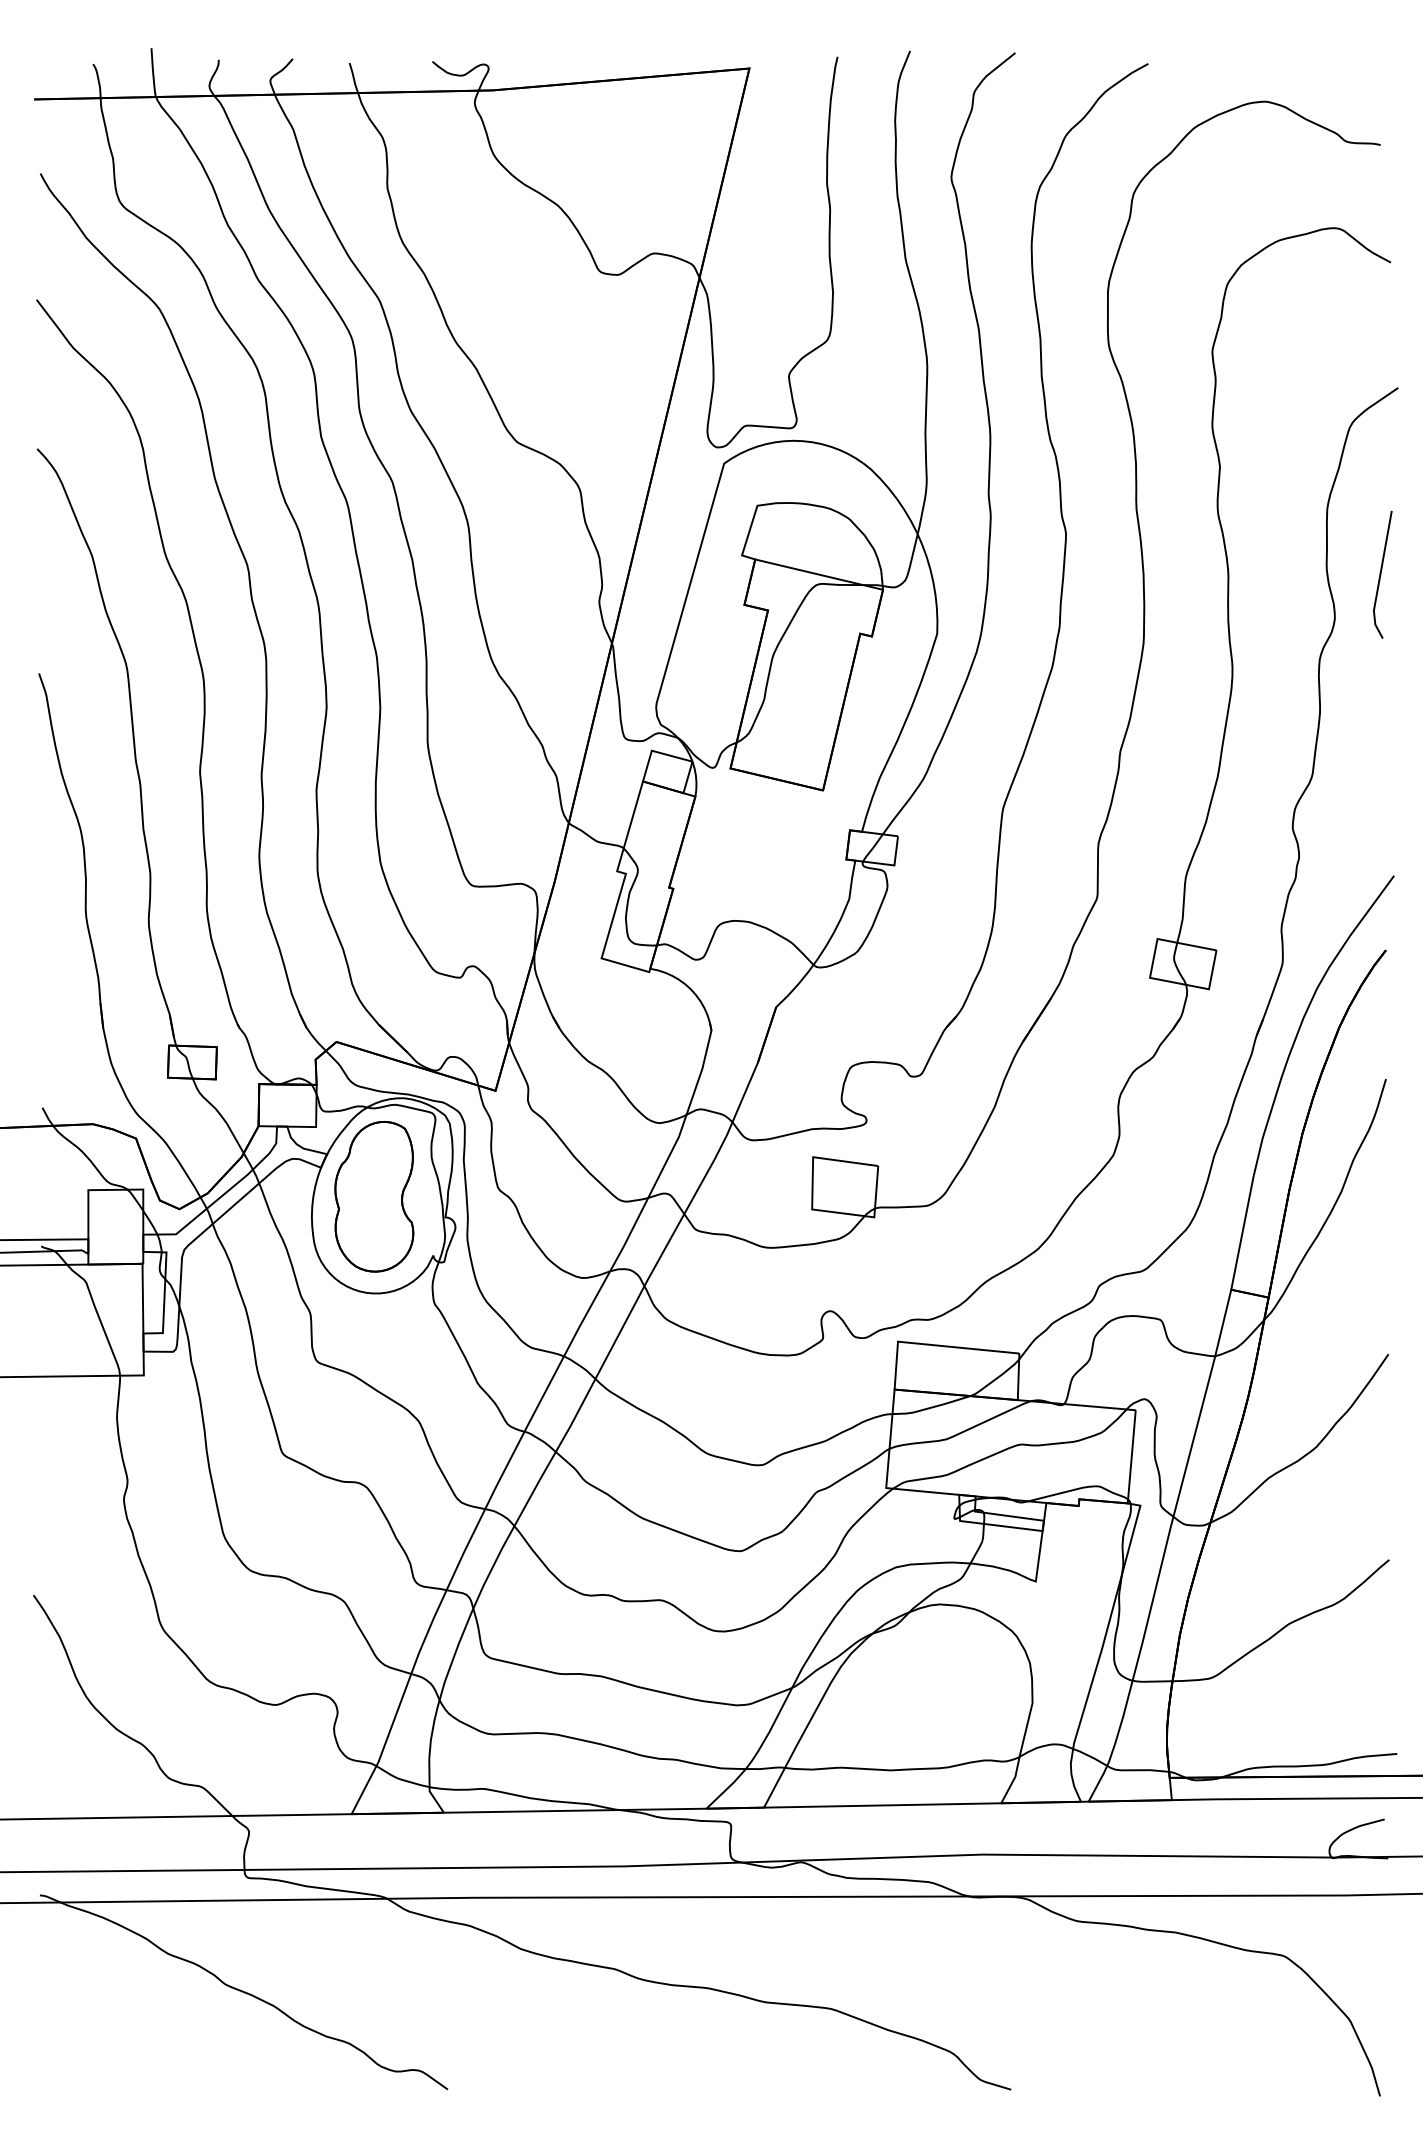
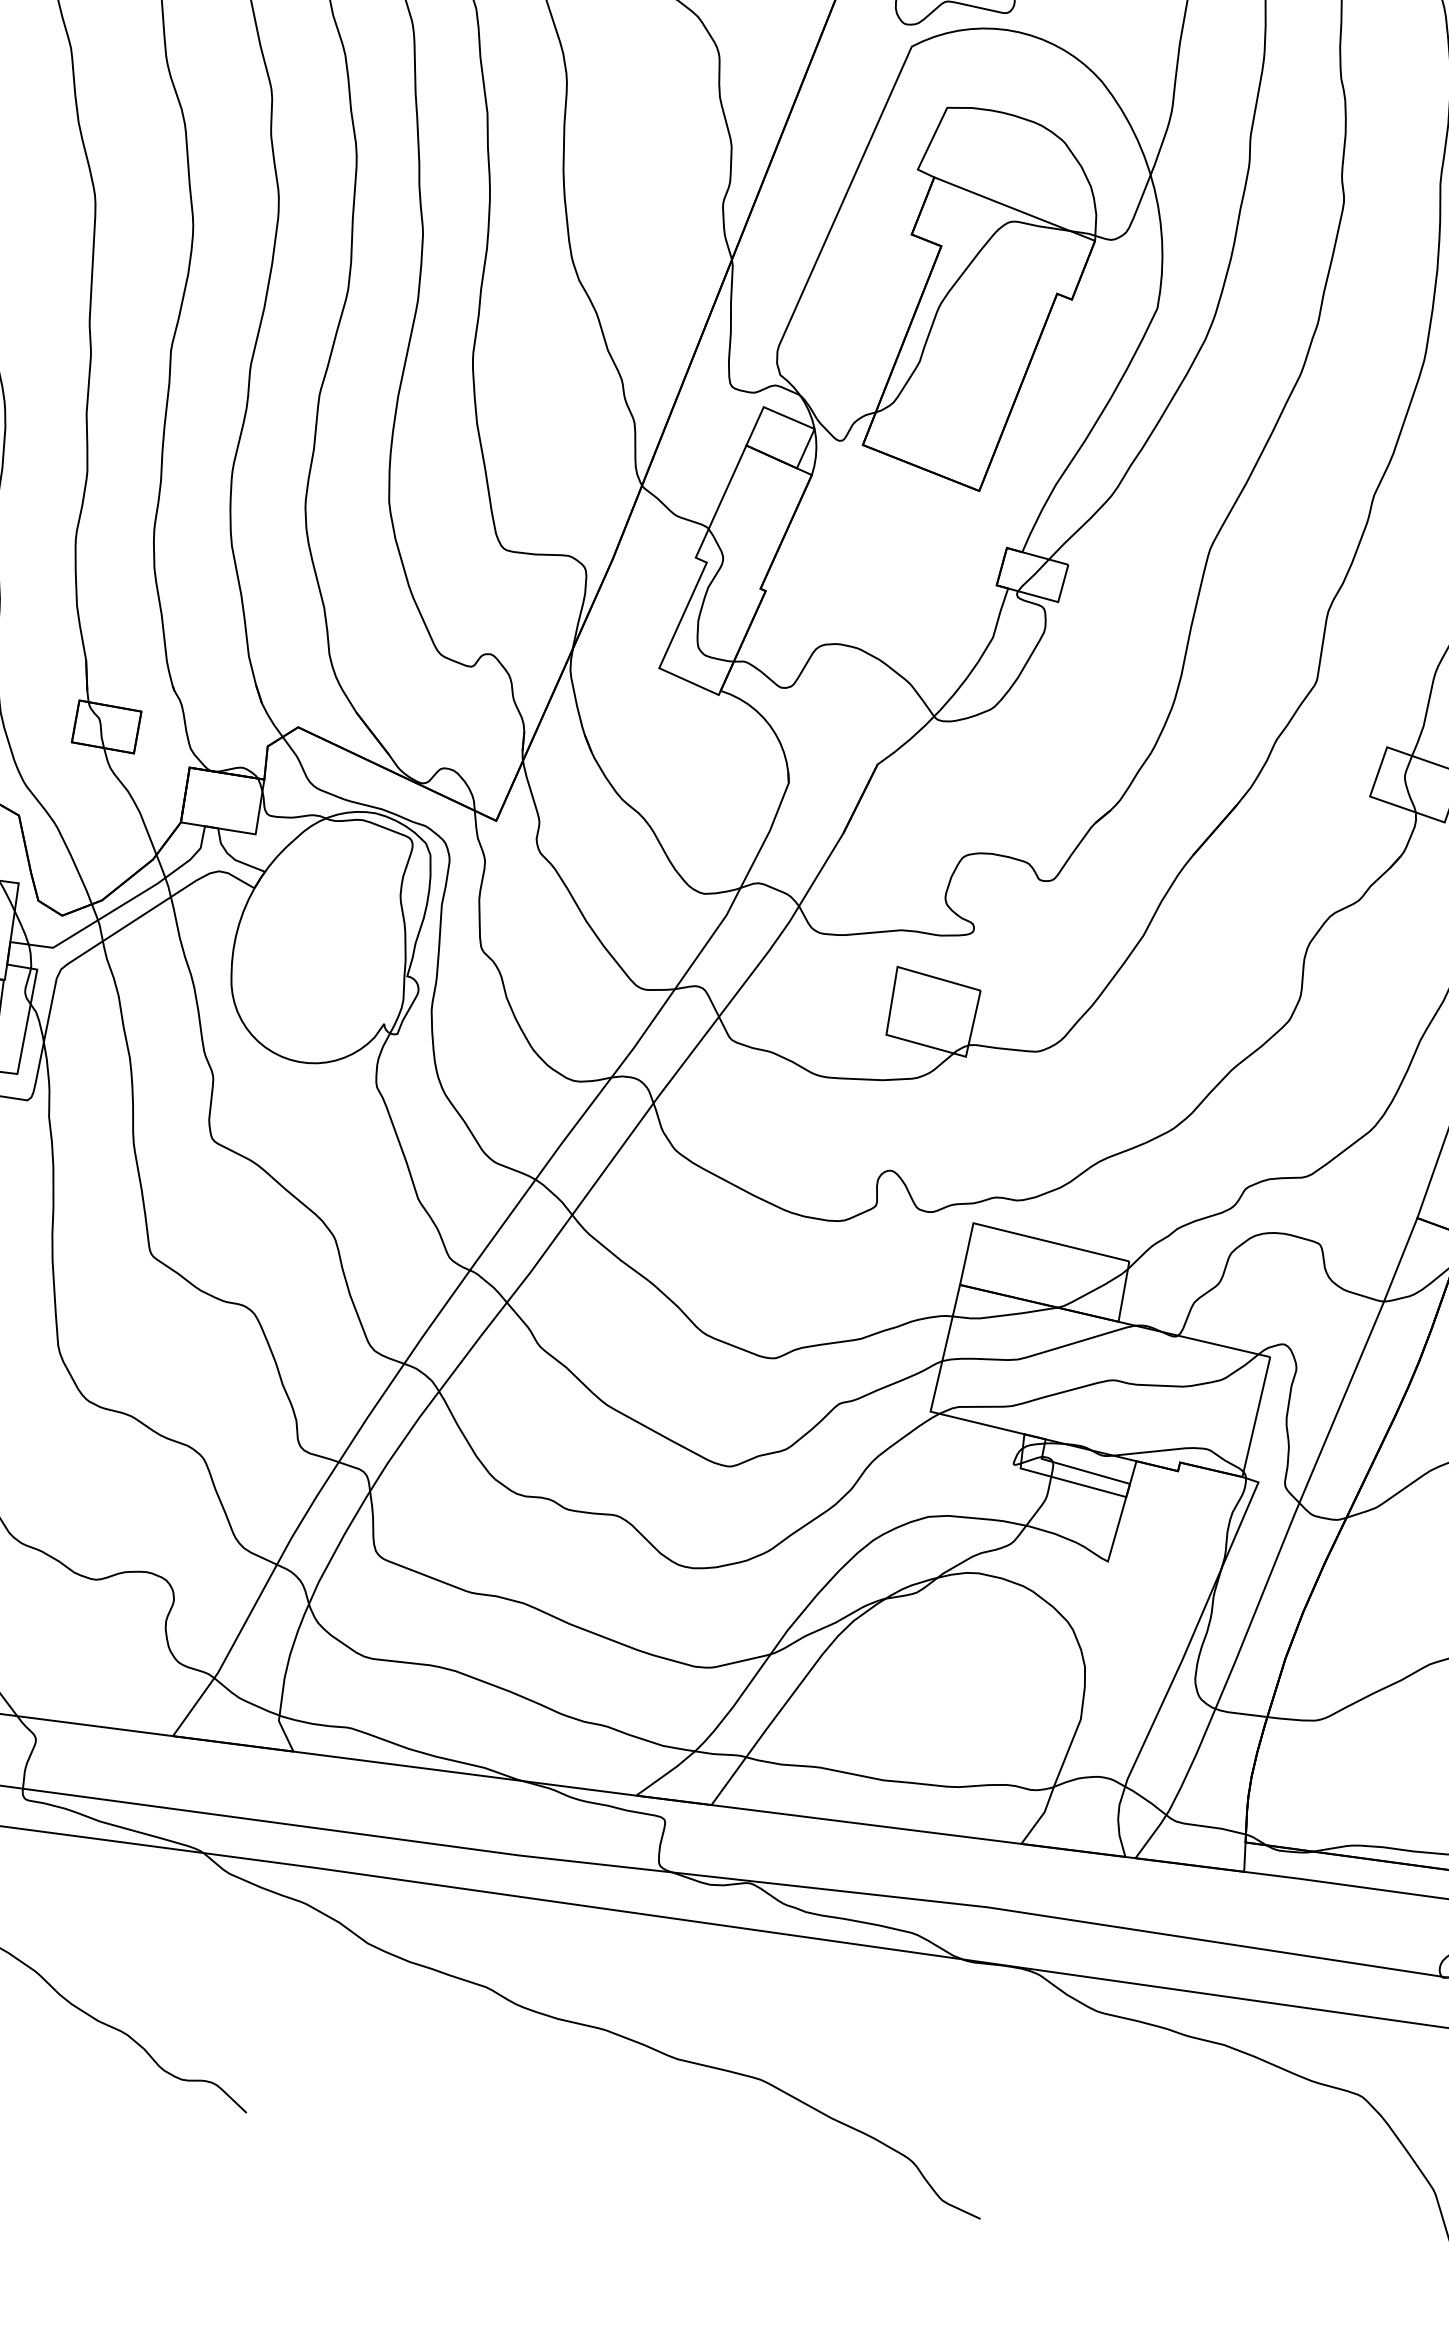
part: (374, 1196) -> (318, 935), removed

